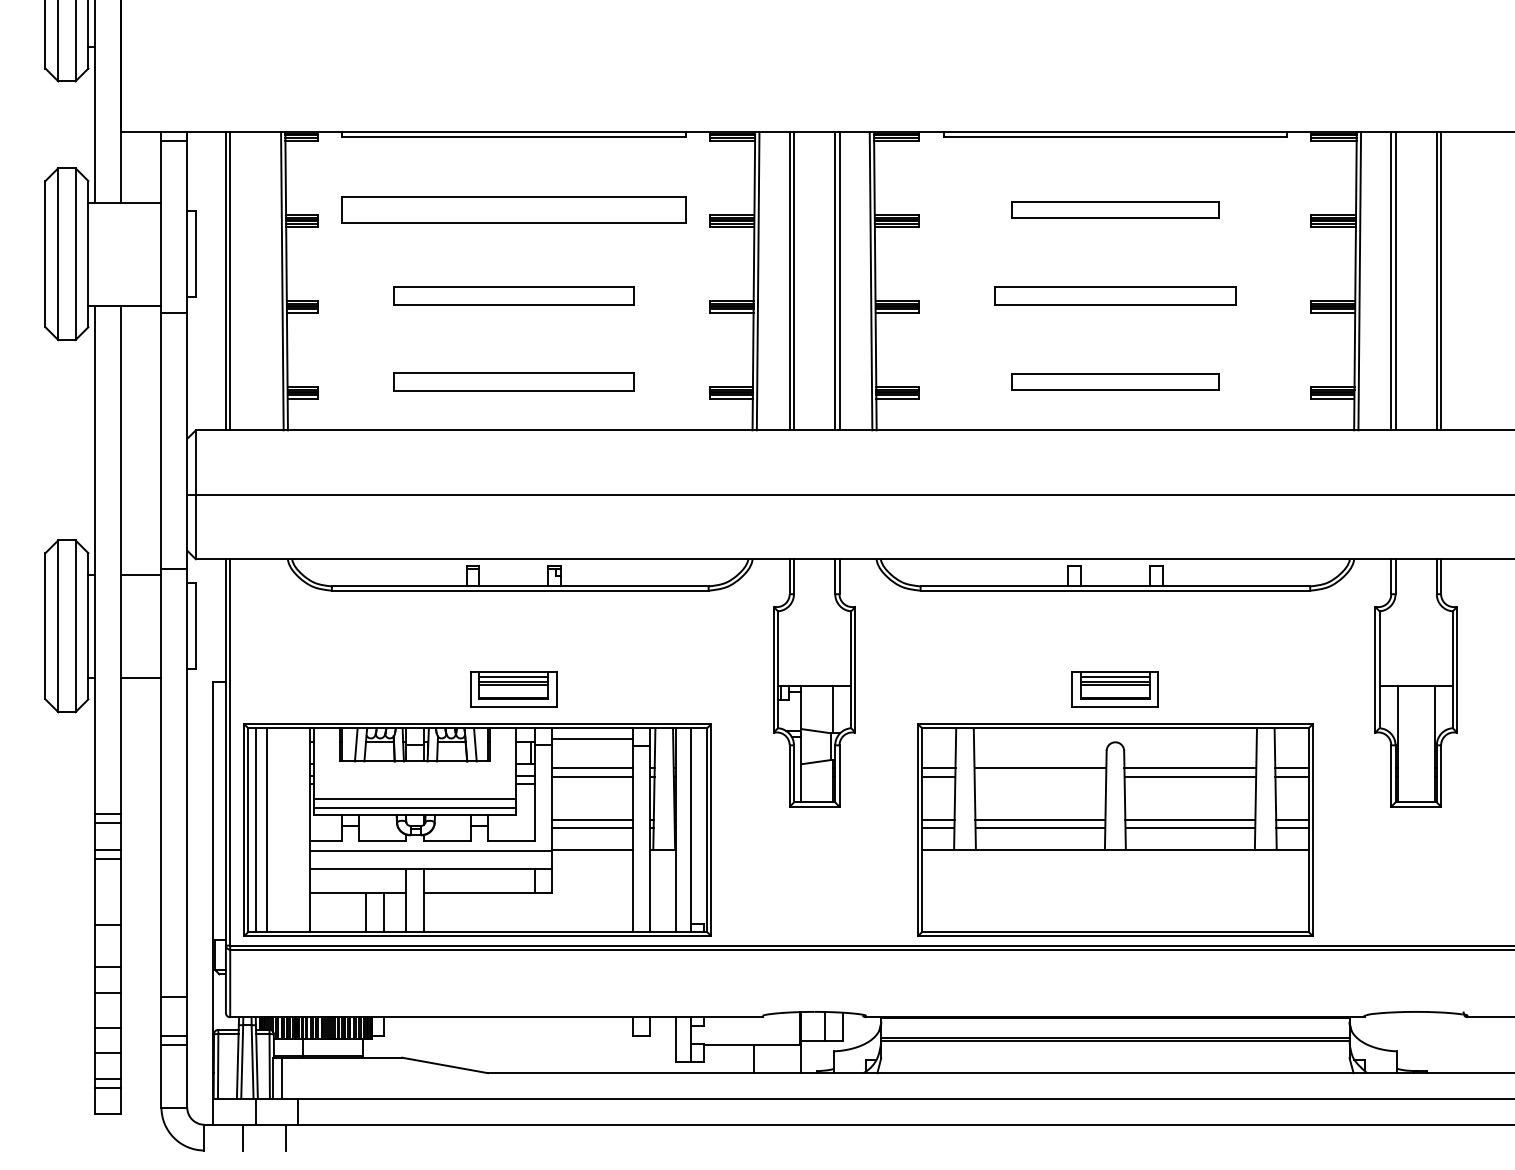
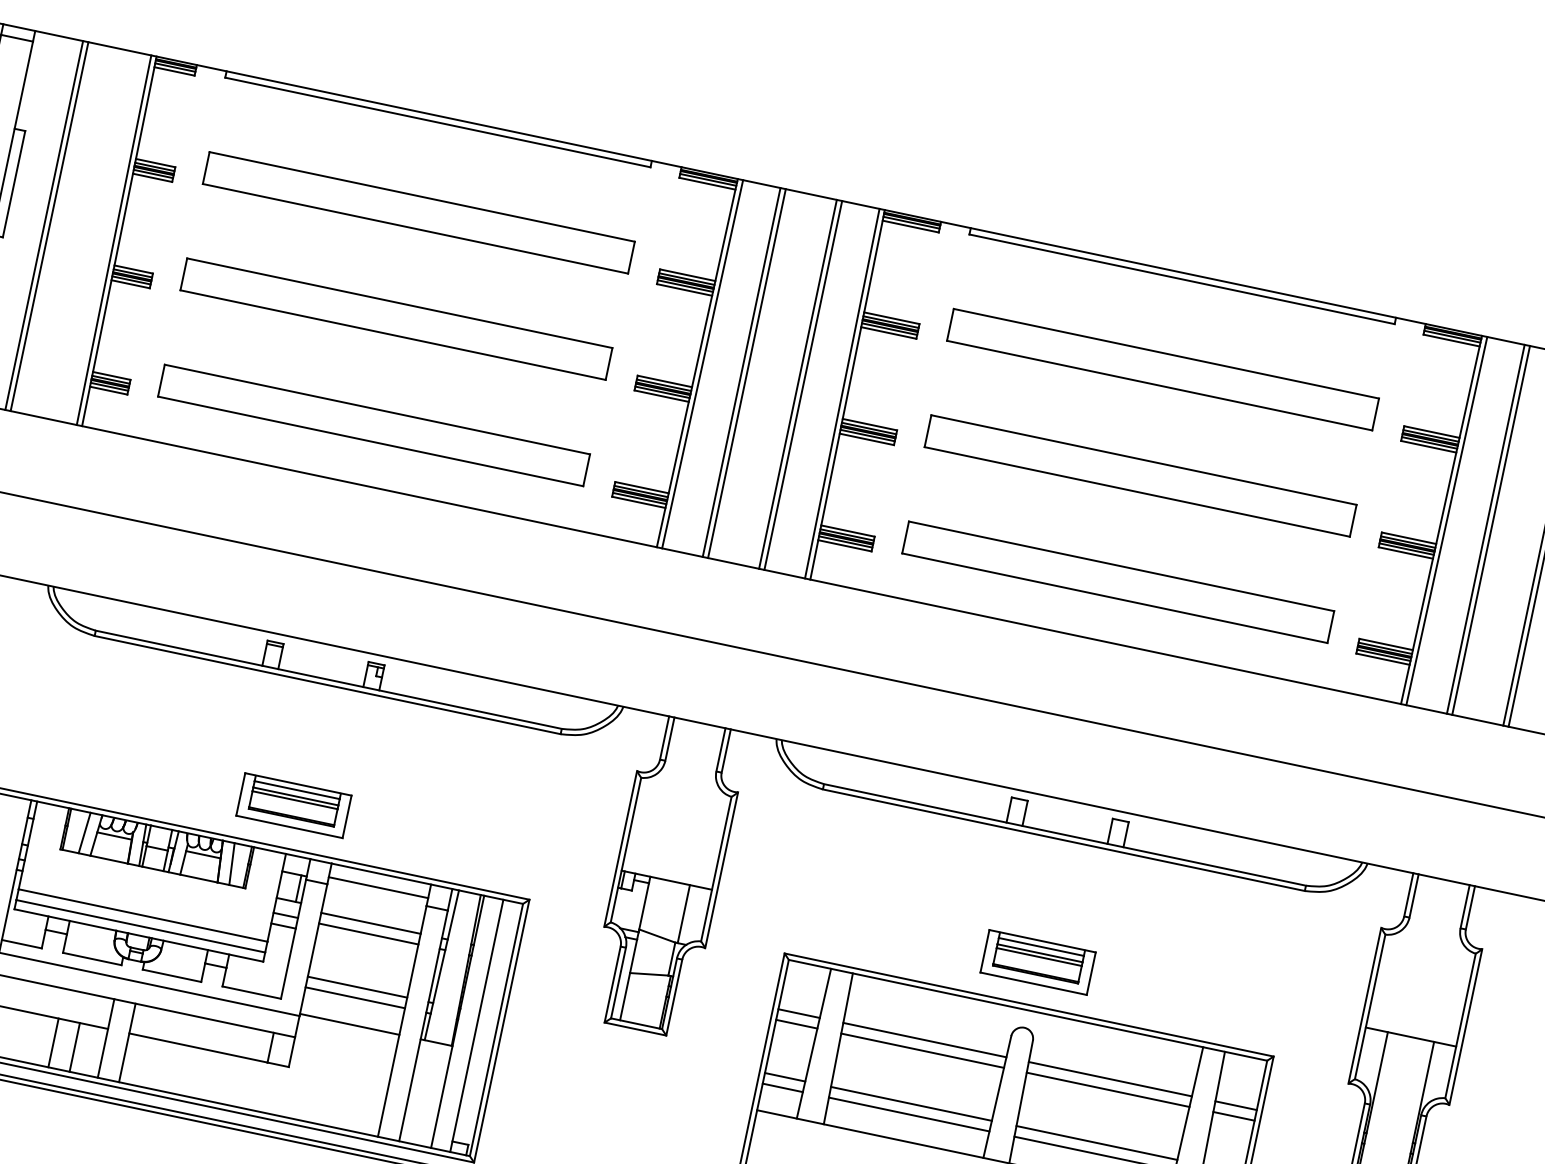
part: (1115, 209) -> (1163, 368), size x1.67
part: (513, 295) -> (396, 318), size x1.43
part: (1115, 295) -> (1140, 475), size x1.43
part: (513, 381) -> (373, 424), size x1.43
part: (1115, 381) -> (1118, 581), size x1.67
line: (1040, 776) -> (922, 1050), added

